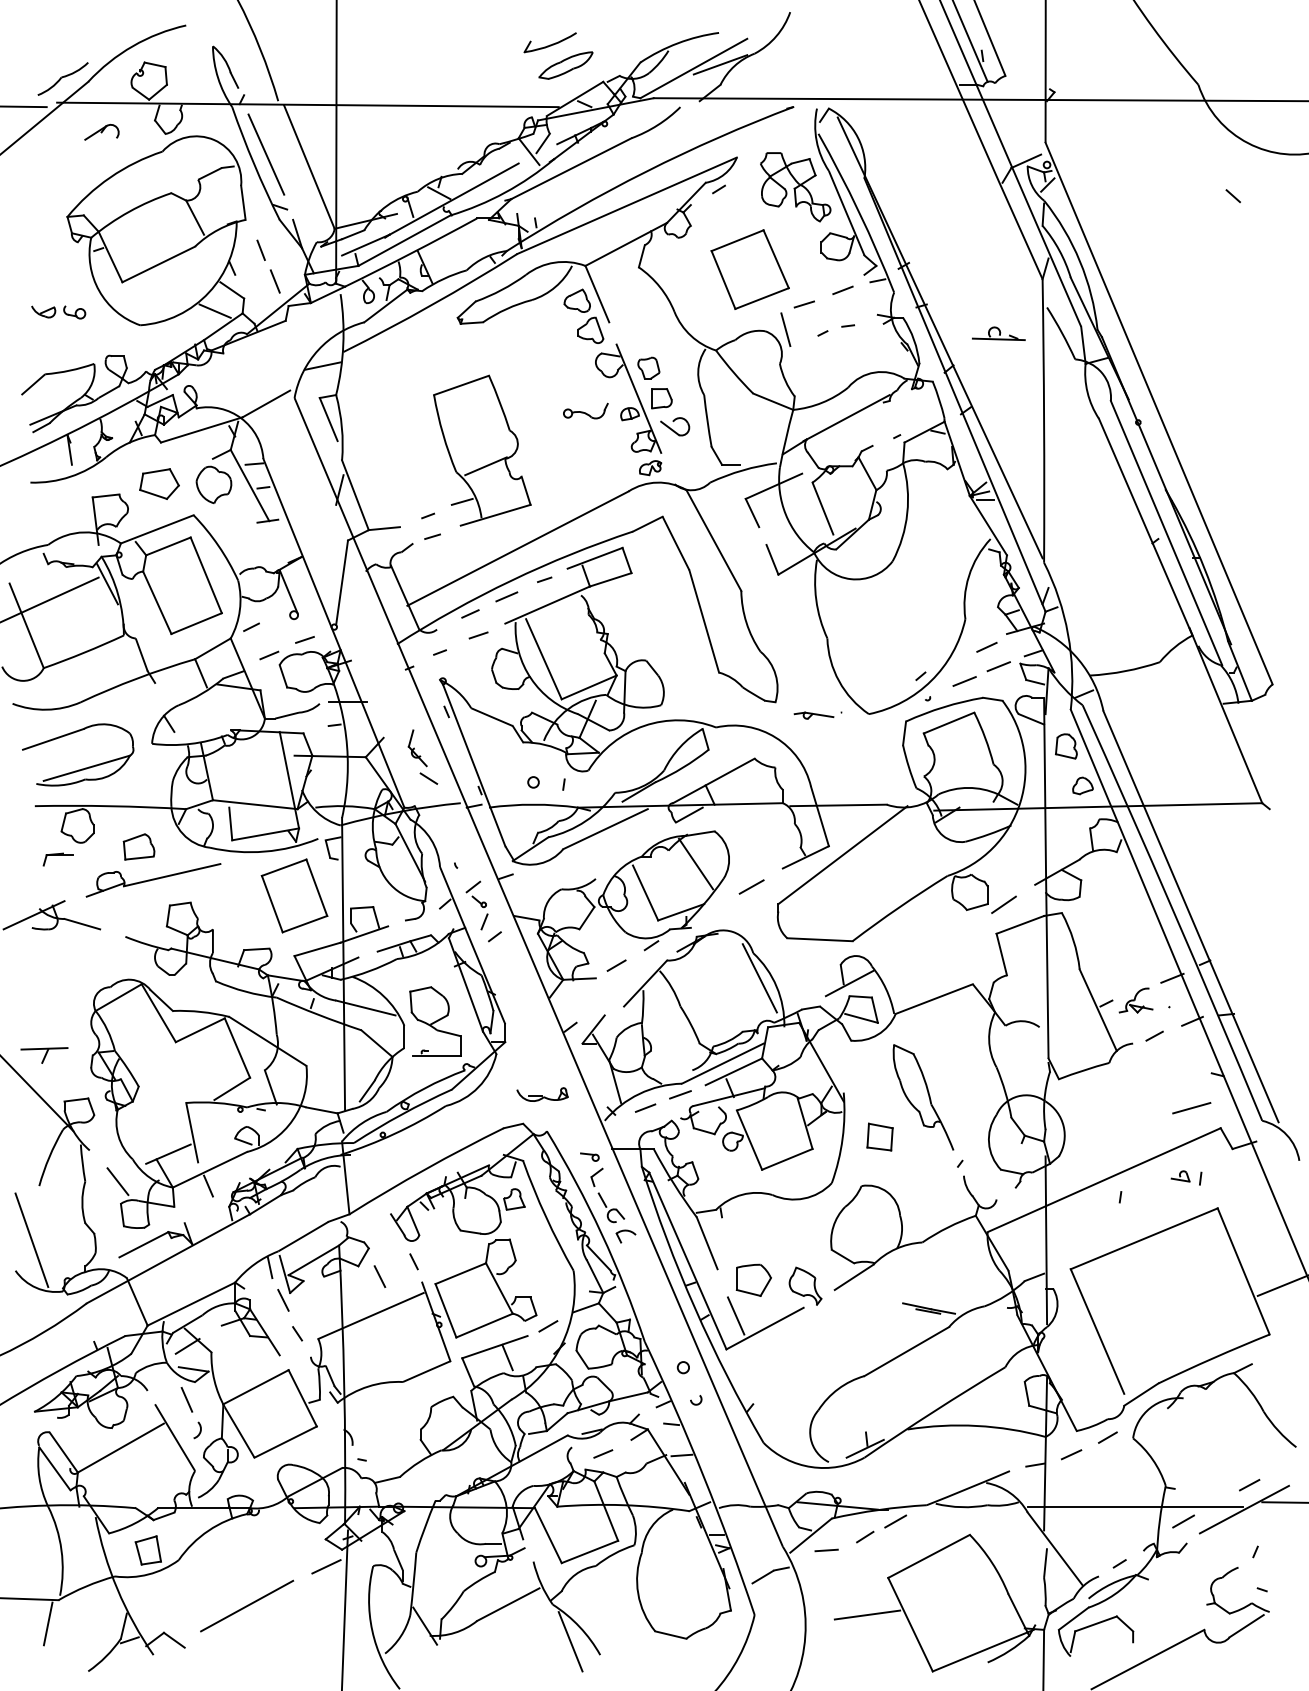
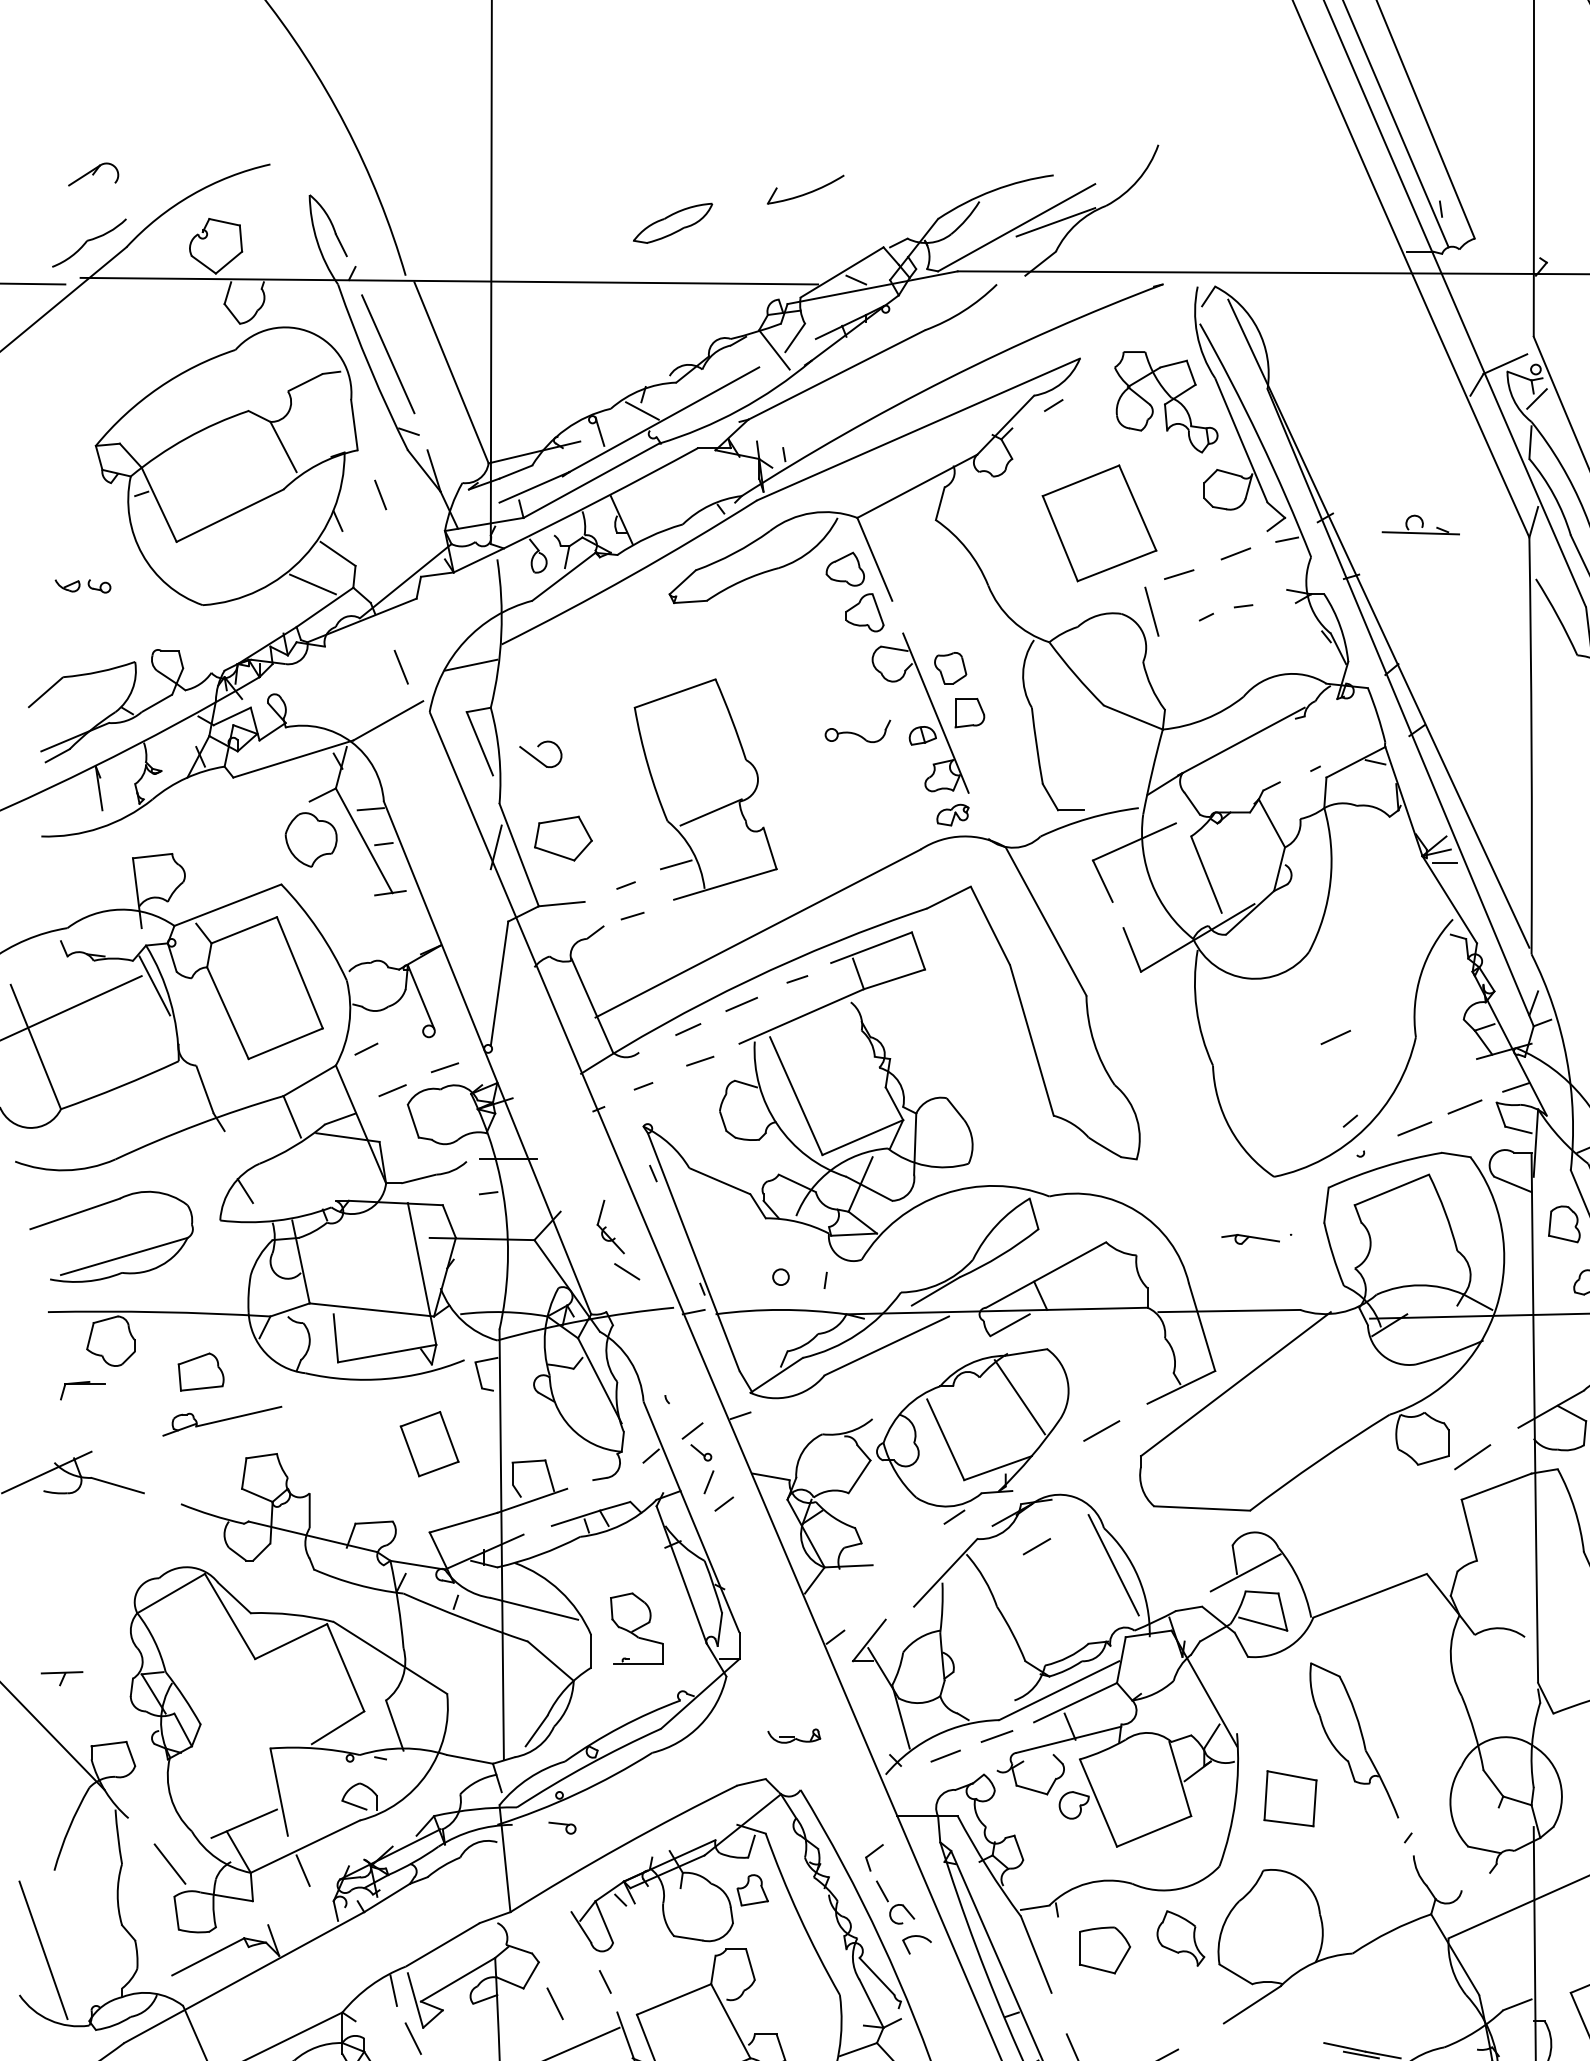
part: (565, 65) -> (672, 223), moved
part: (101, 132) -> (92, 174), moved
line: (274, 281) -> (400, 667), moved
part: (58, 312) -> (82, 586), size x0.7
part: (998, 333) -> (1420, 524), moved
part: (675, 426) -> (541, 753), moved
part: (159, 483) -> (563, 837), moved
line: (986, 646) -> (1335, 1036), moved
part: (817, 715) -> (1255, 1239), moved
part: (153, 880) -> (222, 1421), size x0.6
part: (294, 895) -> (429, 1443), size x0.6
line: (616, 965) -> (1036, 1546), moved
part: (435, 1021) -> (636, 1628), size x0.7
part: (44, 1055) -> (62, 1678), size x0.6
part: (542, 1094) -> (794, 1736), size x0.7
part: (879, 1136) -> (1289, 1797), size x1.4
part: (589, 1156) -> (561, 1827), moved
part: (753, 1279) -> (1104, 1949), moved
part: (805, 1285) -> (1180, 1937), moved

